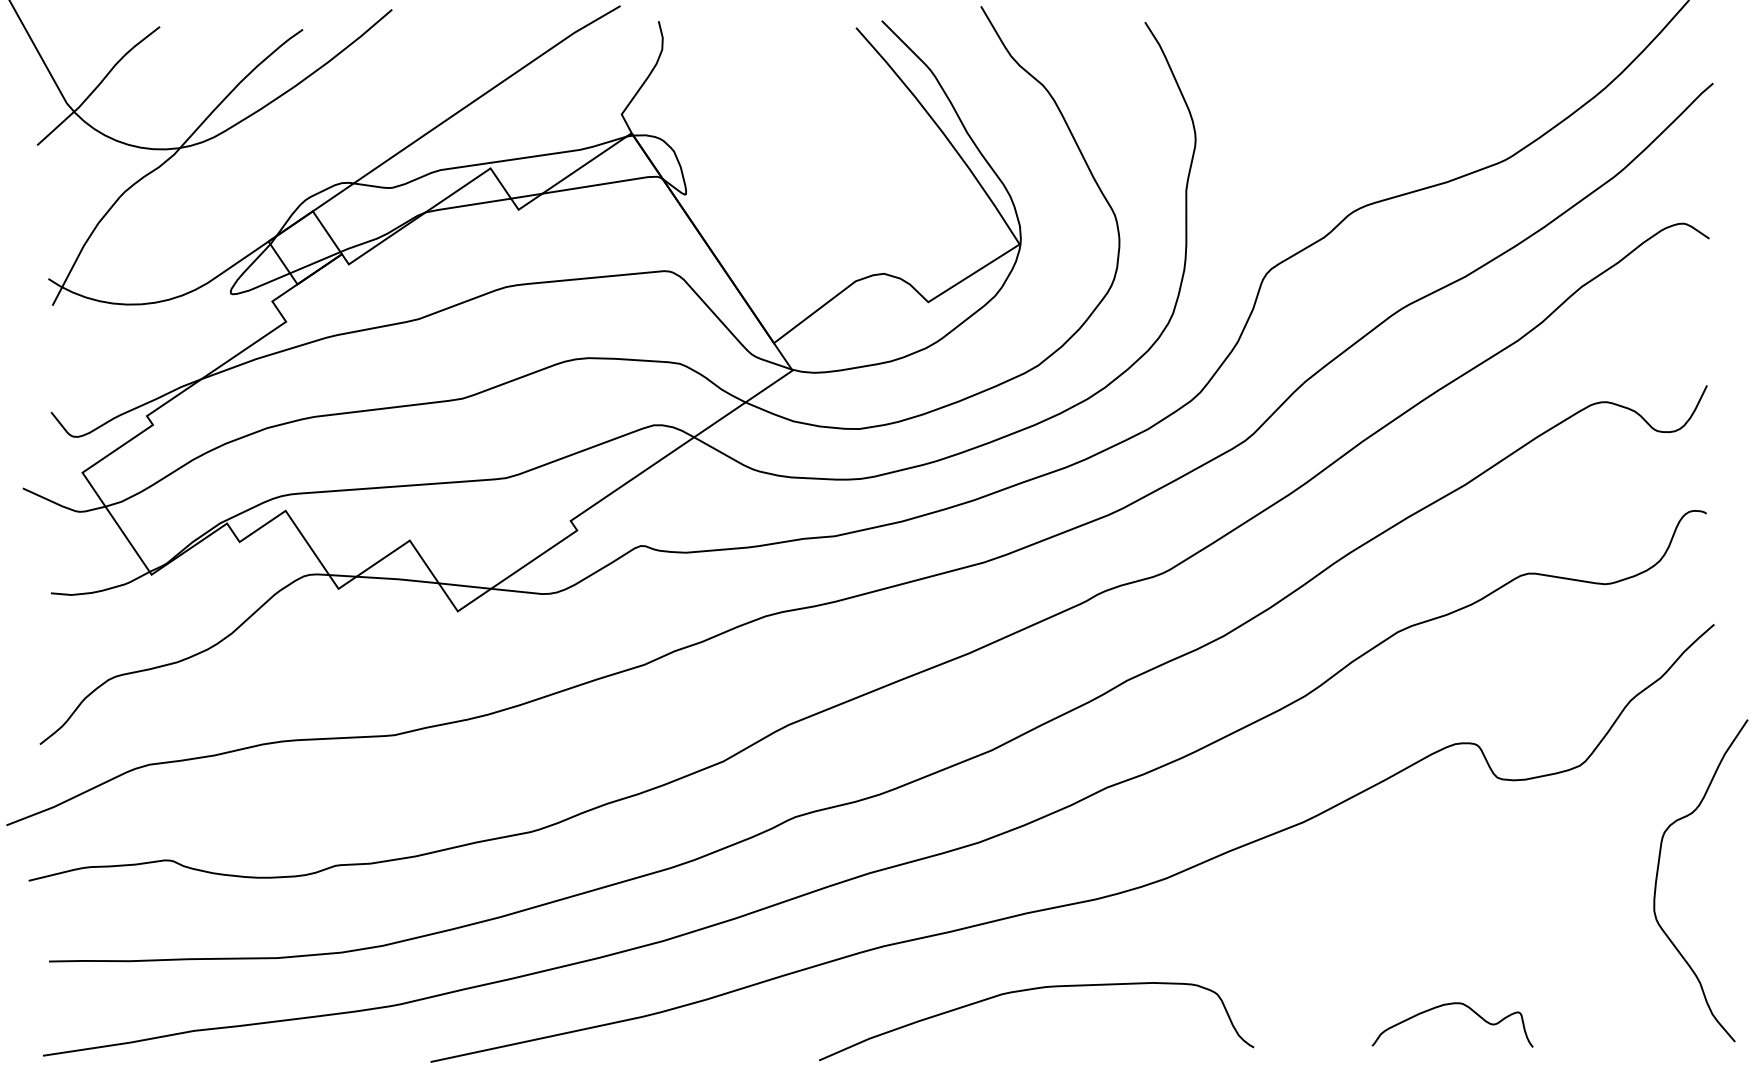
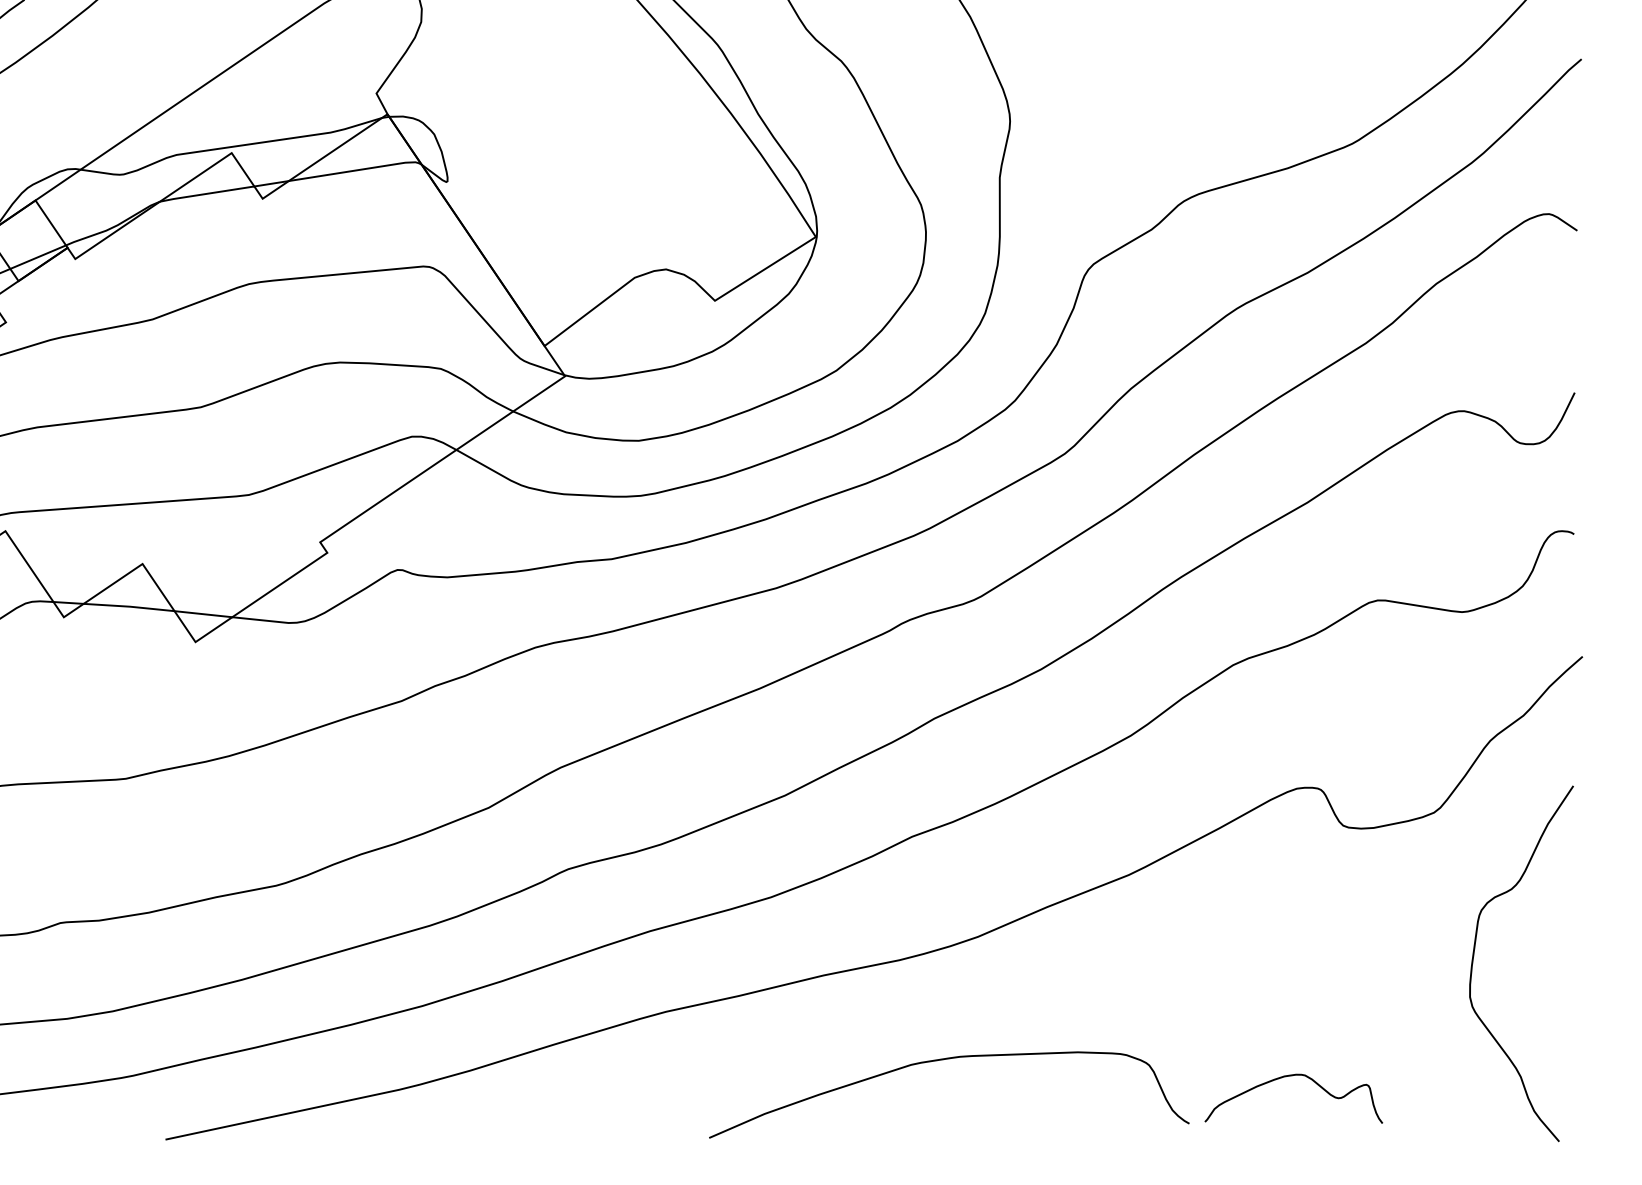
curve: (1658, 873) -> (1474, 955), moved
curve: (1031, 990) -> (943, 1060), moved

